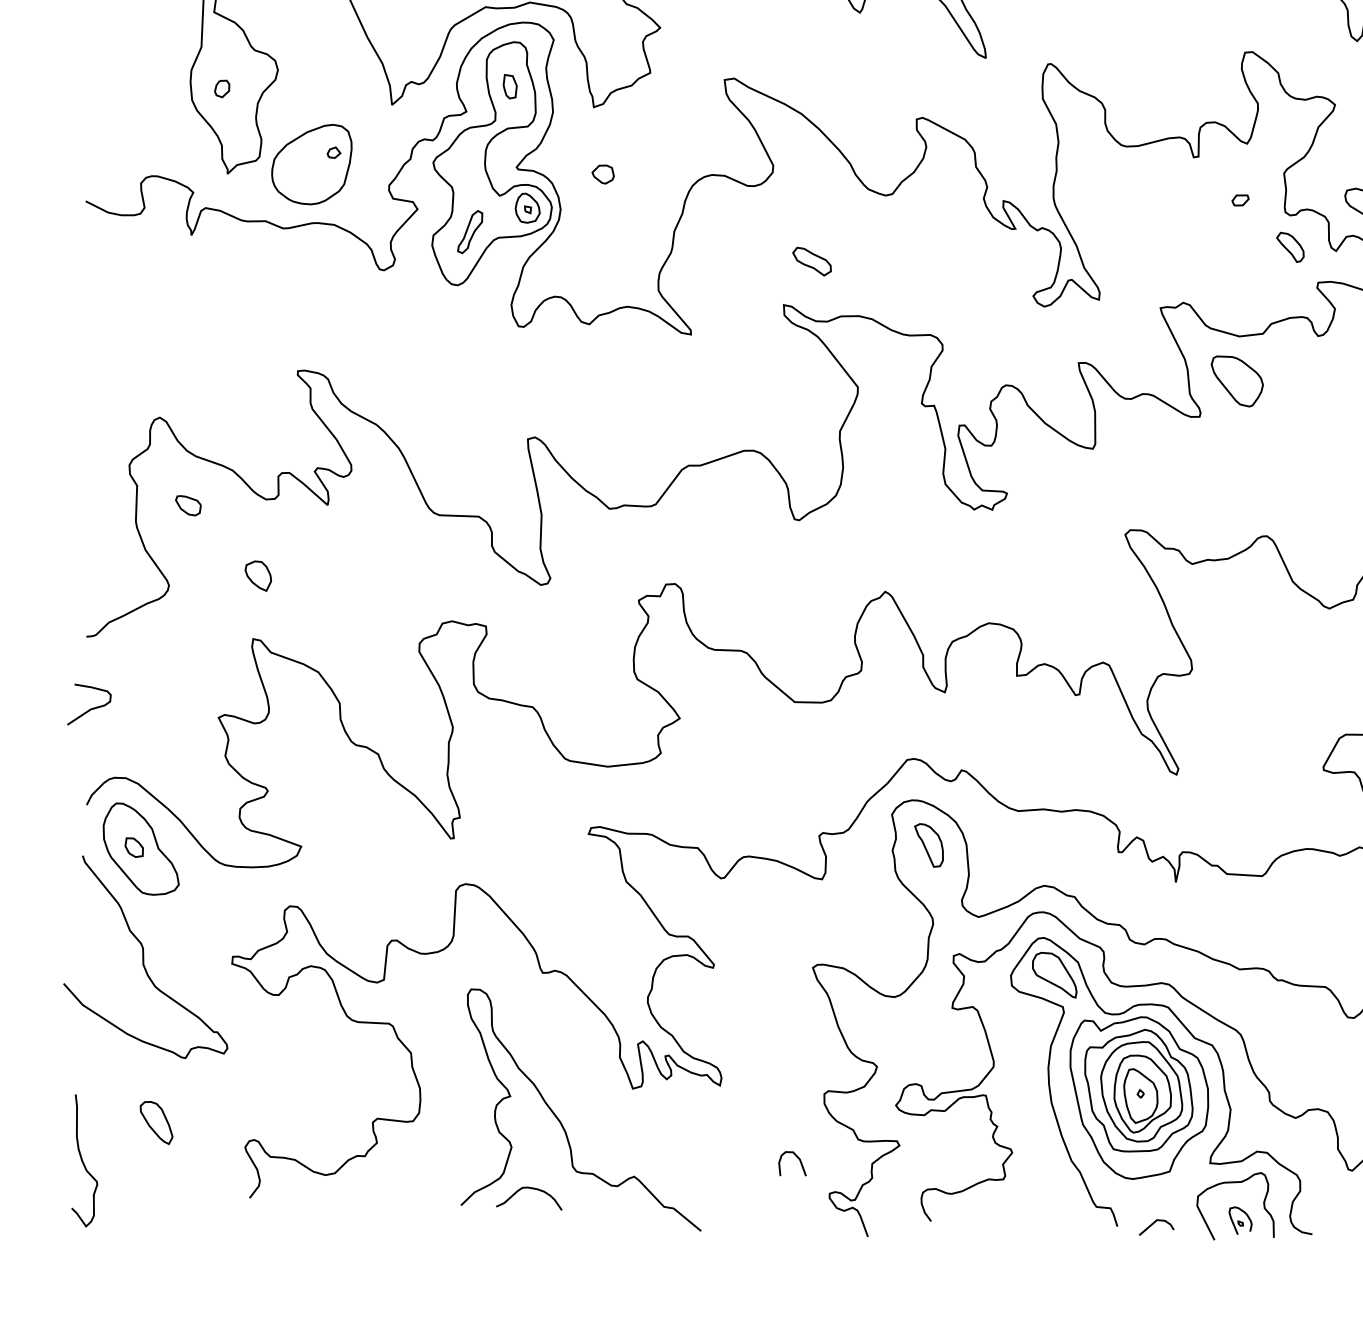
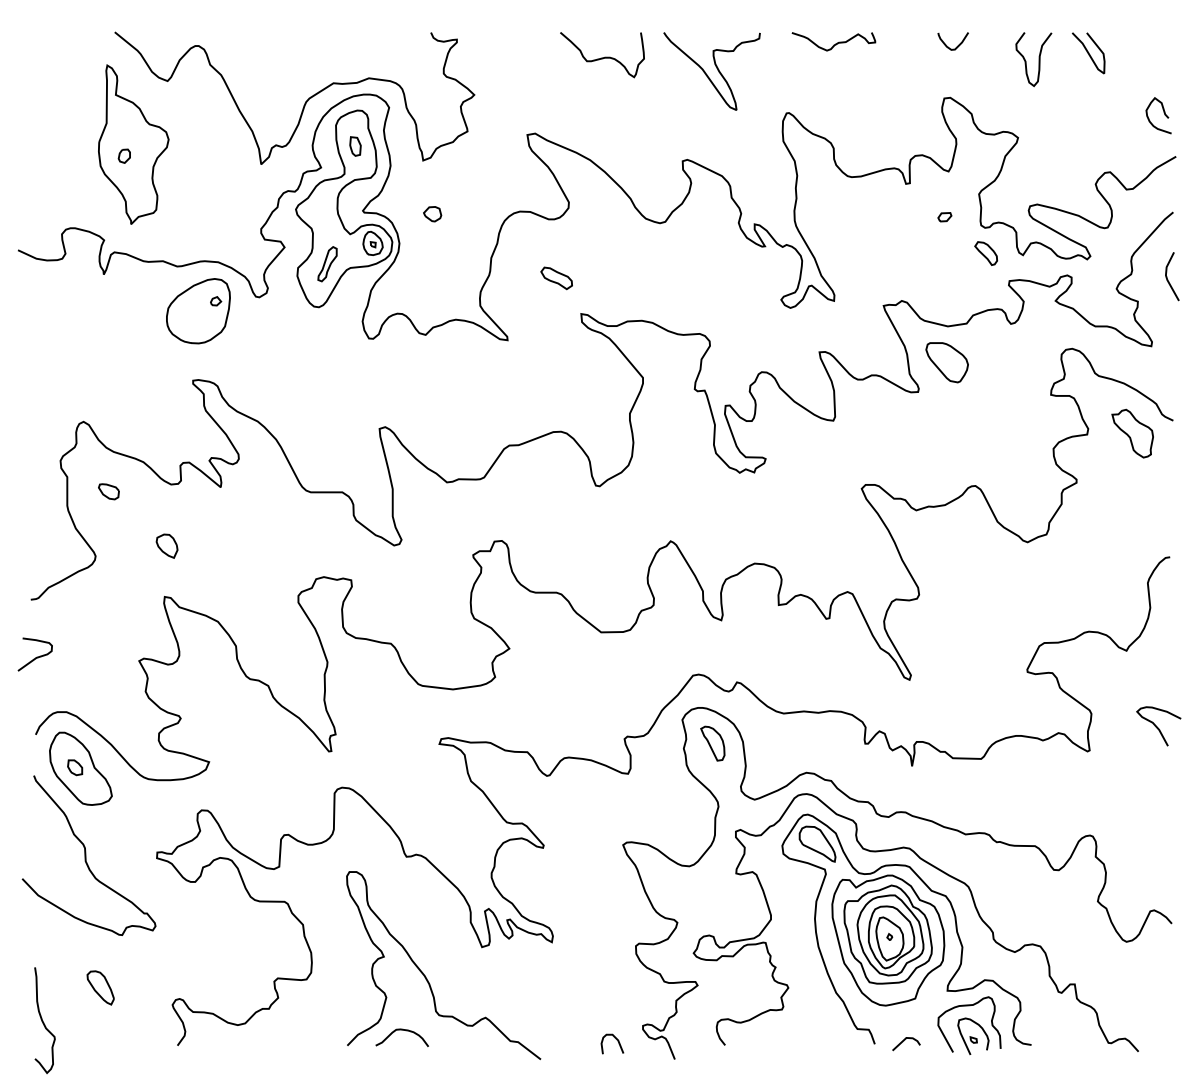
part: (311, 164) -> (198, 311), moved
part: (811, 261) -> (556, 278), moved
curve: (796, 1158) -> (615, 1039), moved
part: (1240, 1219) -> (973, 1035), size x1.67

